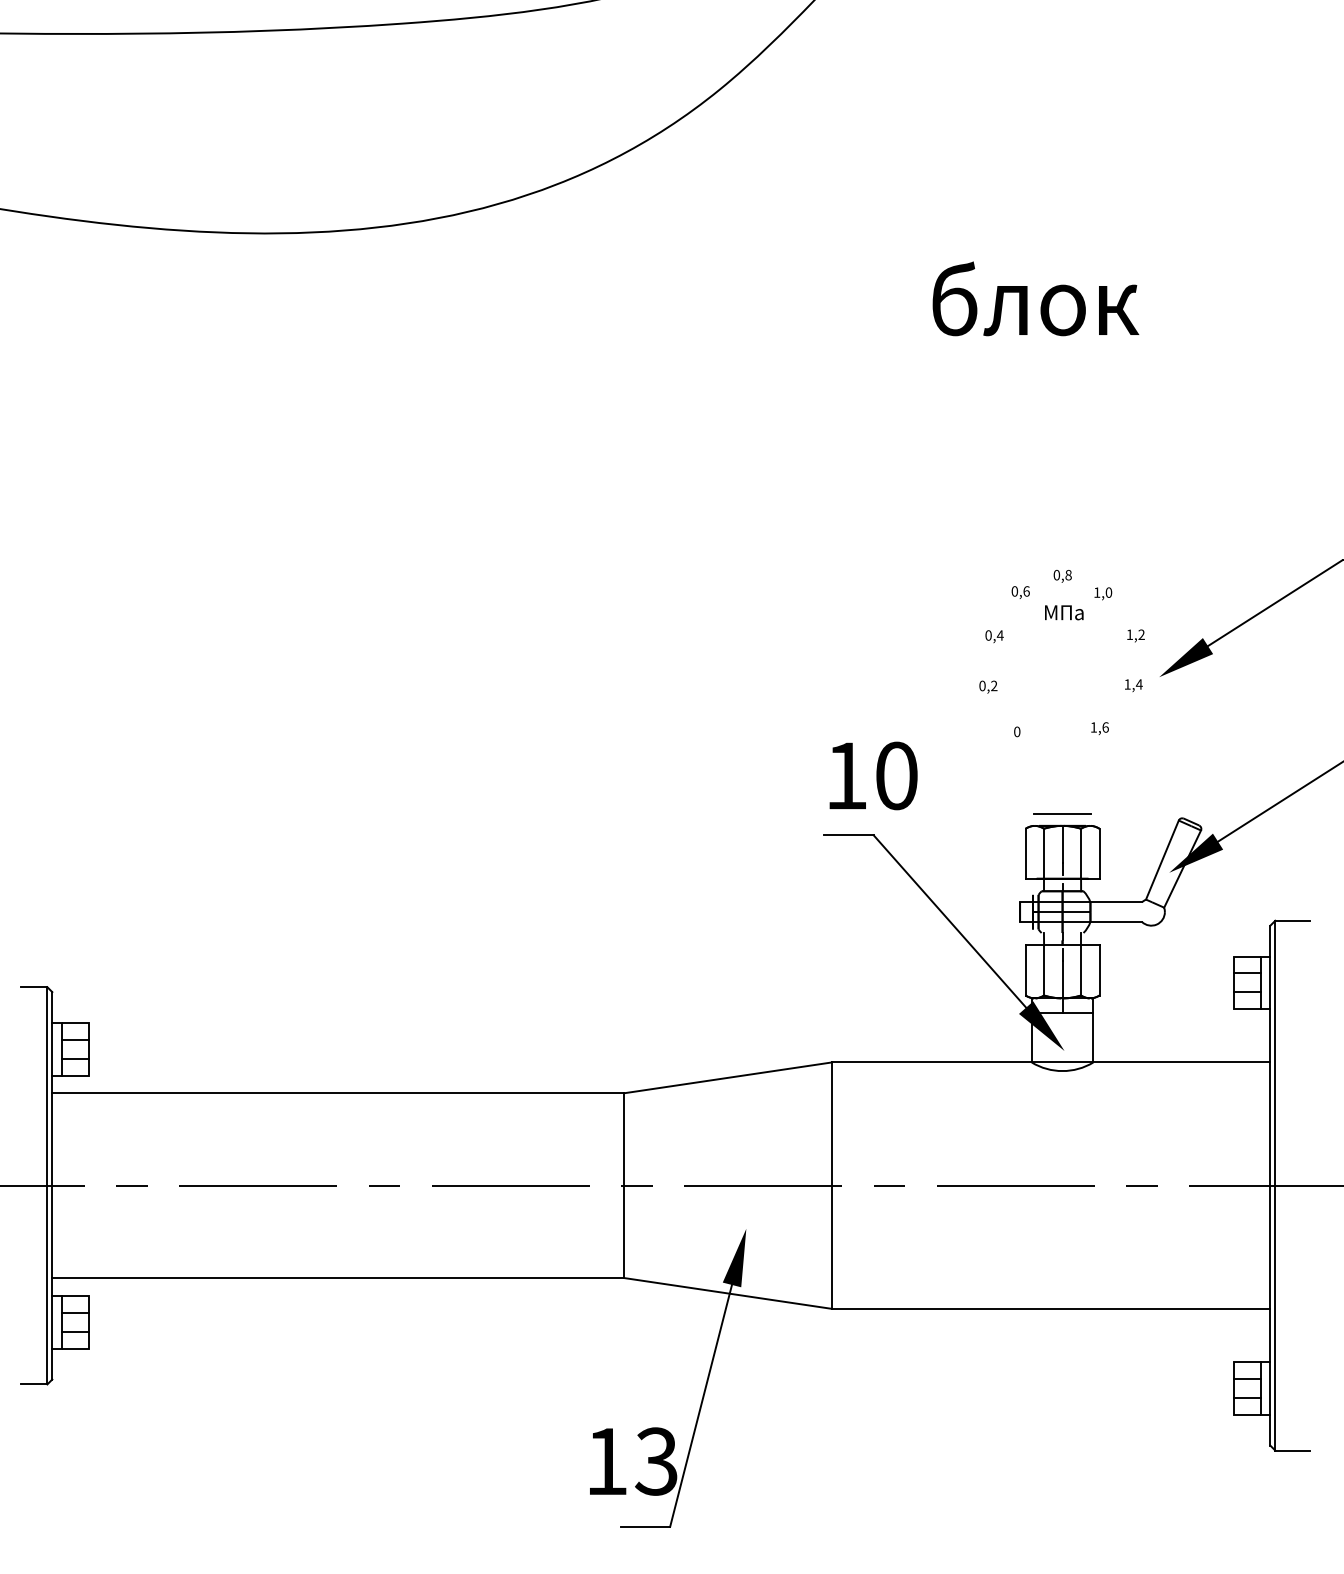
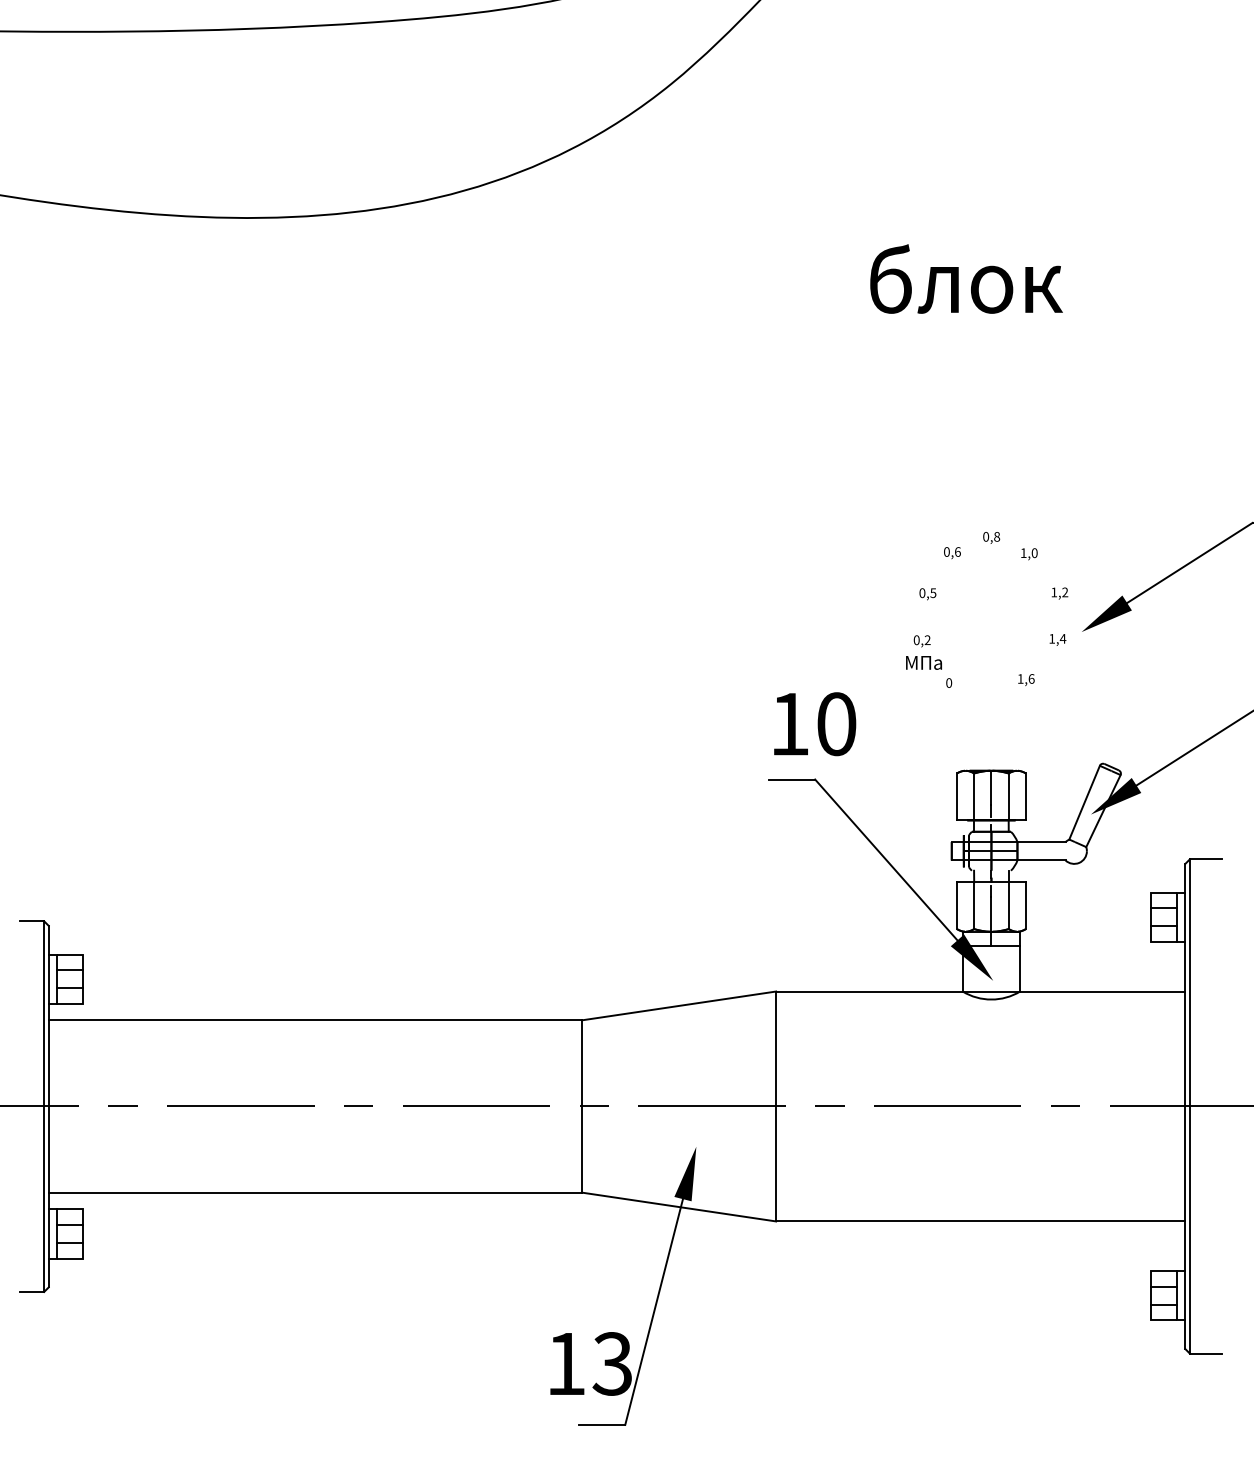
text: (1063, 612) -> (923, 662), moved
text: (1000, 635) -> (933, 593), 0,4 -> 0,5
line: (1062, 813) -> (991, 759), removed

